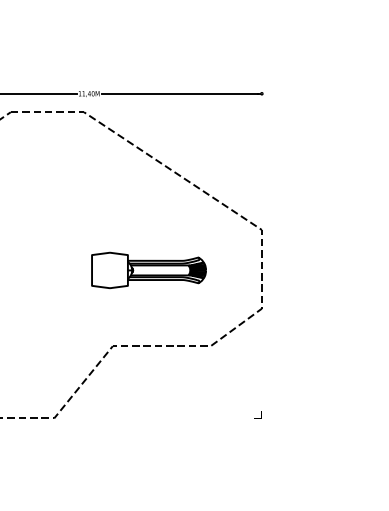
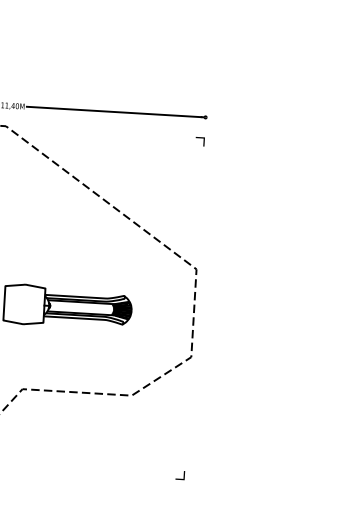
line: (257, 112) -> (199, 138), added

